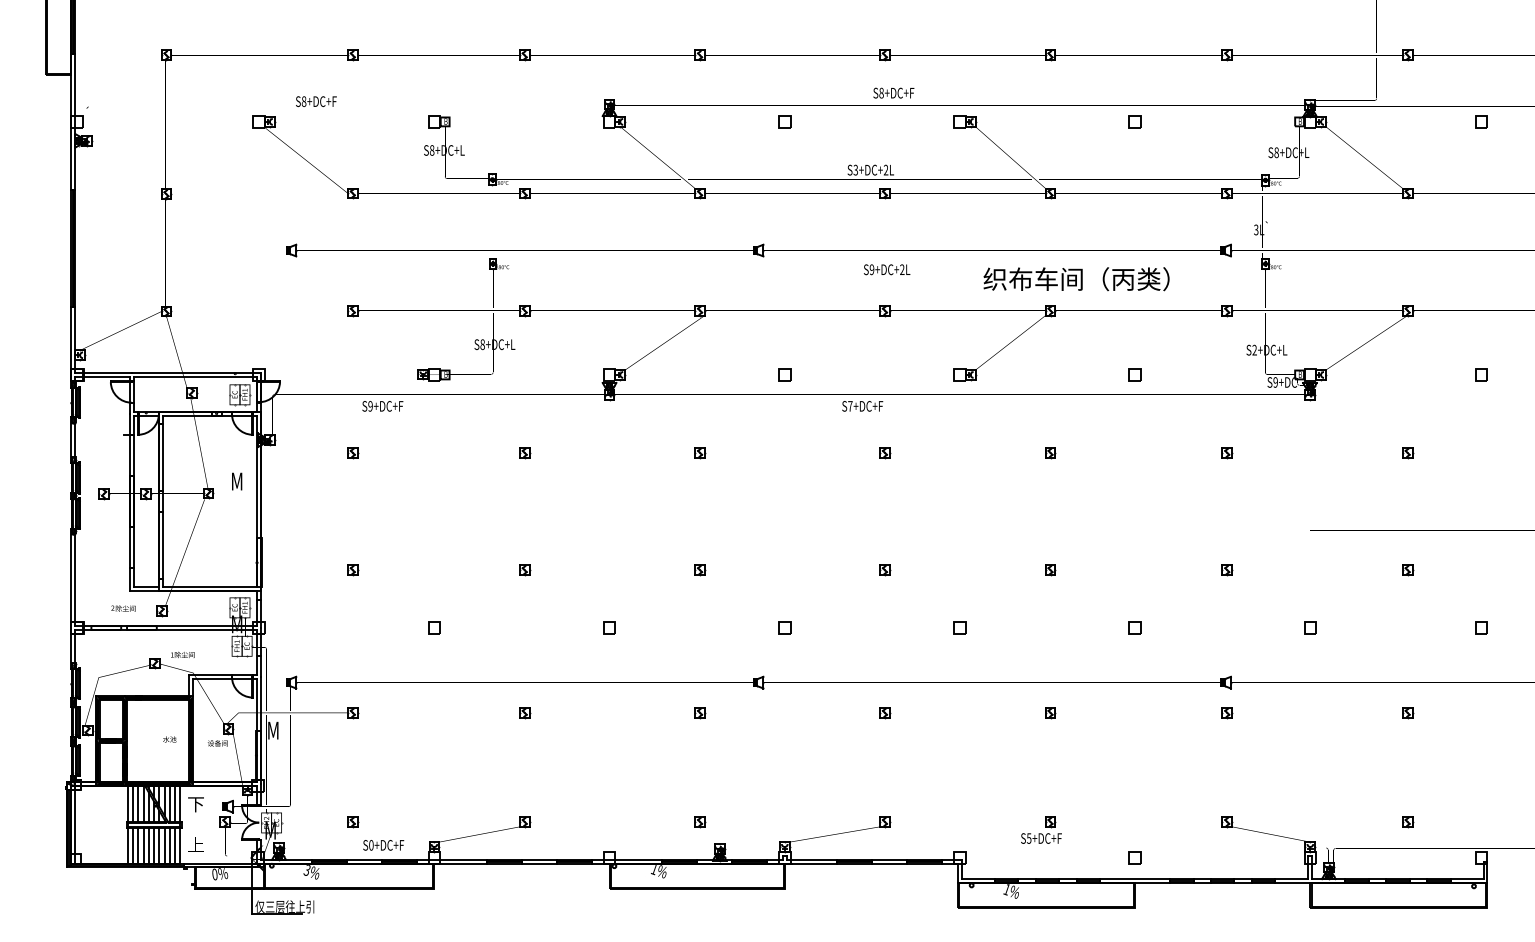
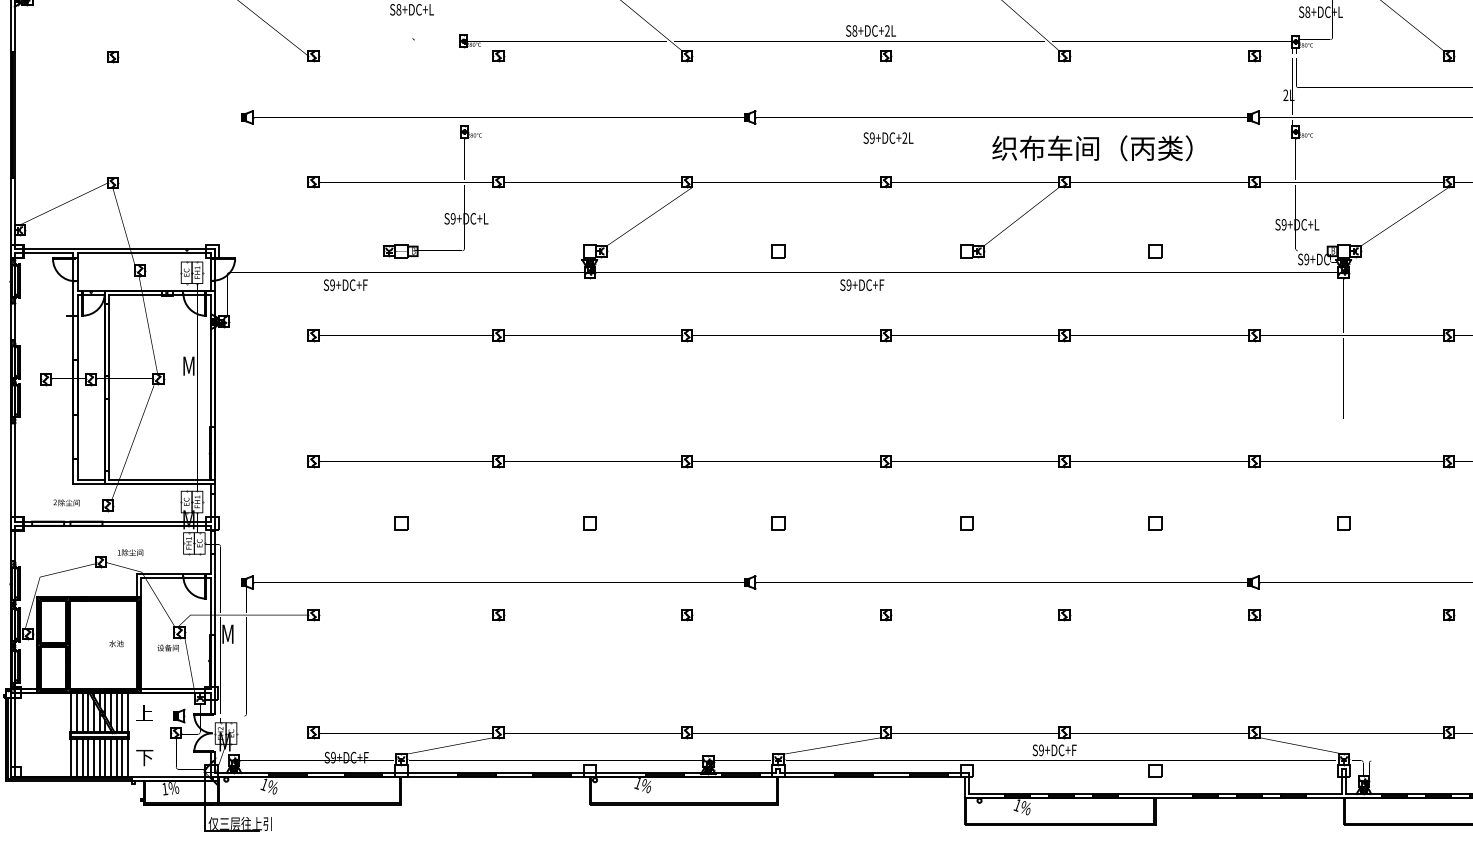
text: (855, 170) -> (854, 31), S3+DC+2L -> S8+DC+2L
text: (1256, 230) -> (1286, 95), 3L -> 2L
text: (482, 344) -> (453, 218), S8+DC+L -> S9+DC+L
text: (1254, 350) -> (1283, 225), S2+DC+L -> S9+DC+L
text: (850, 406) -> (849, 285), S7+DC+F -> S9+DC+F
text: (195, 804) -> (144, 713), 下 -> 上
text: (1028, 838) -> (1040, 750), S5+DC+F -> S9+DC+F
text: (195, 845) -> (144, 757), 上 -> 下
text: (371, 845) -> (333, 757), S0+DC+F -> S9+DC+F
text: (306, 870) -> (263, 784), 3%%% -> 1%%%
text: (214, 874) -> (164, 789), 0%%% -> 1%%%

